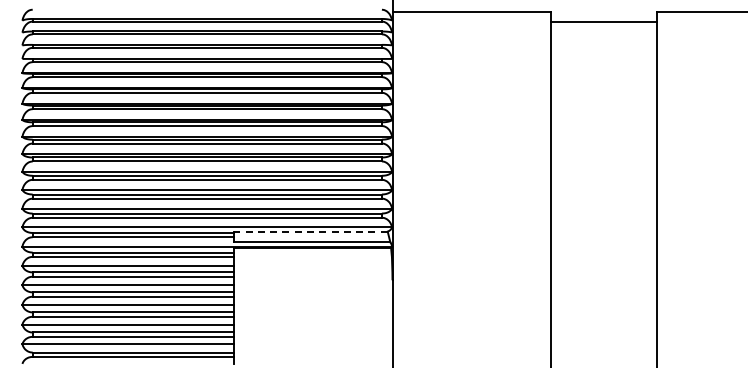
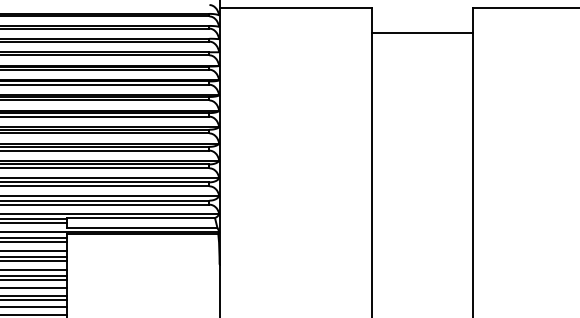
line: (603, 21) -> (422, 32), moved
line: (310, 231) -> (140, 217), dashed -> solid

